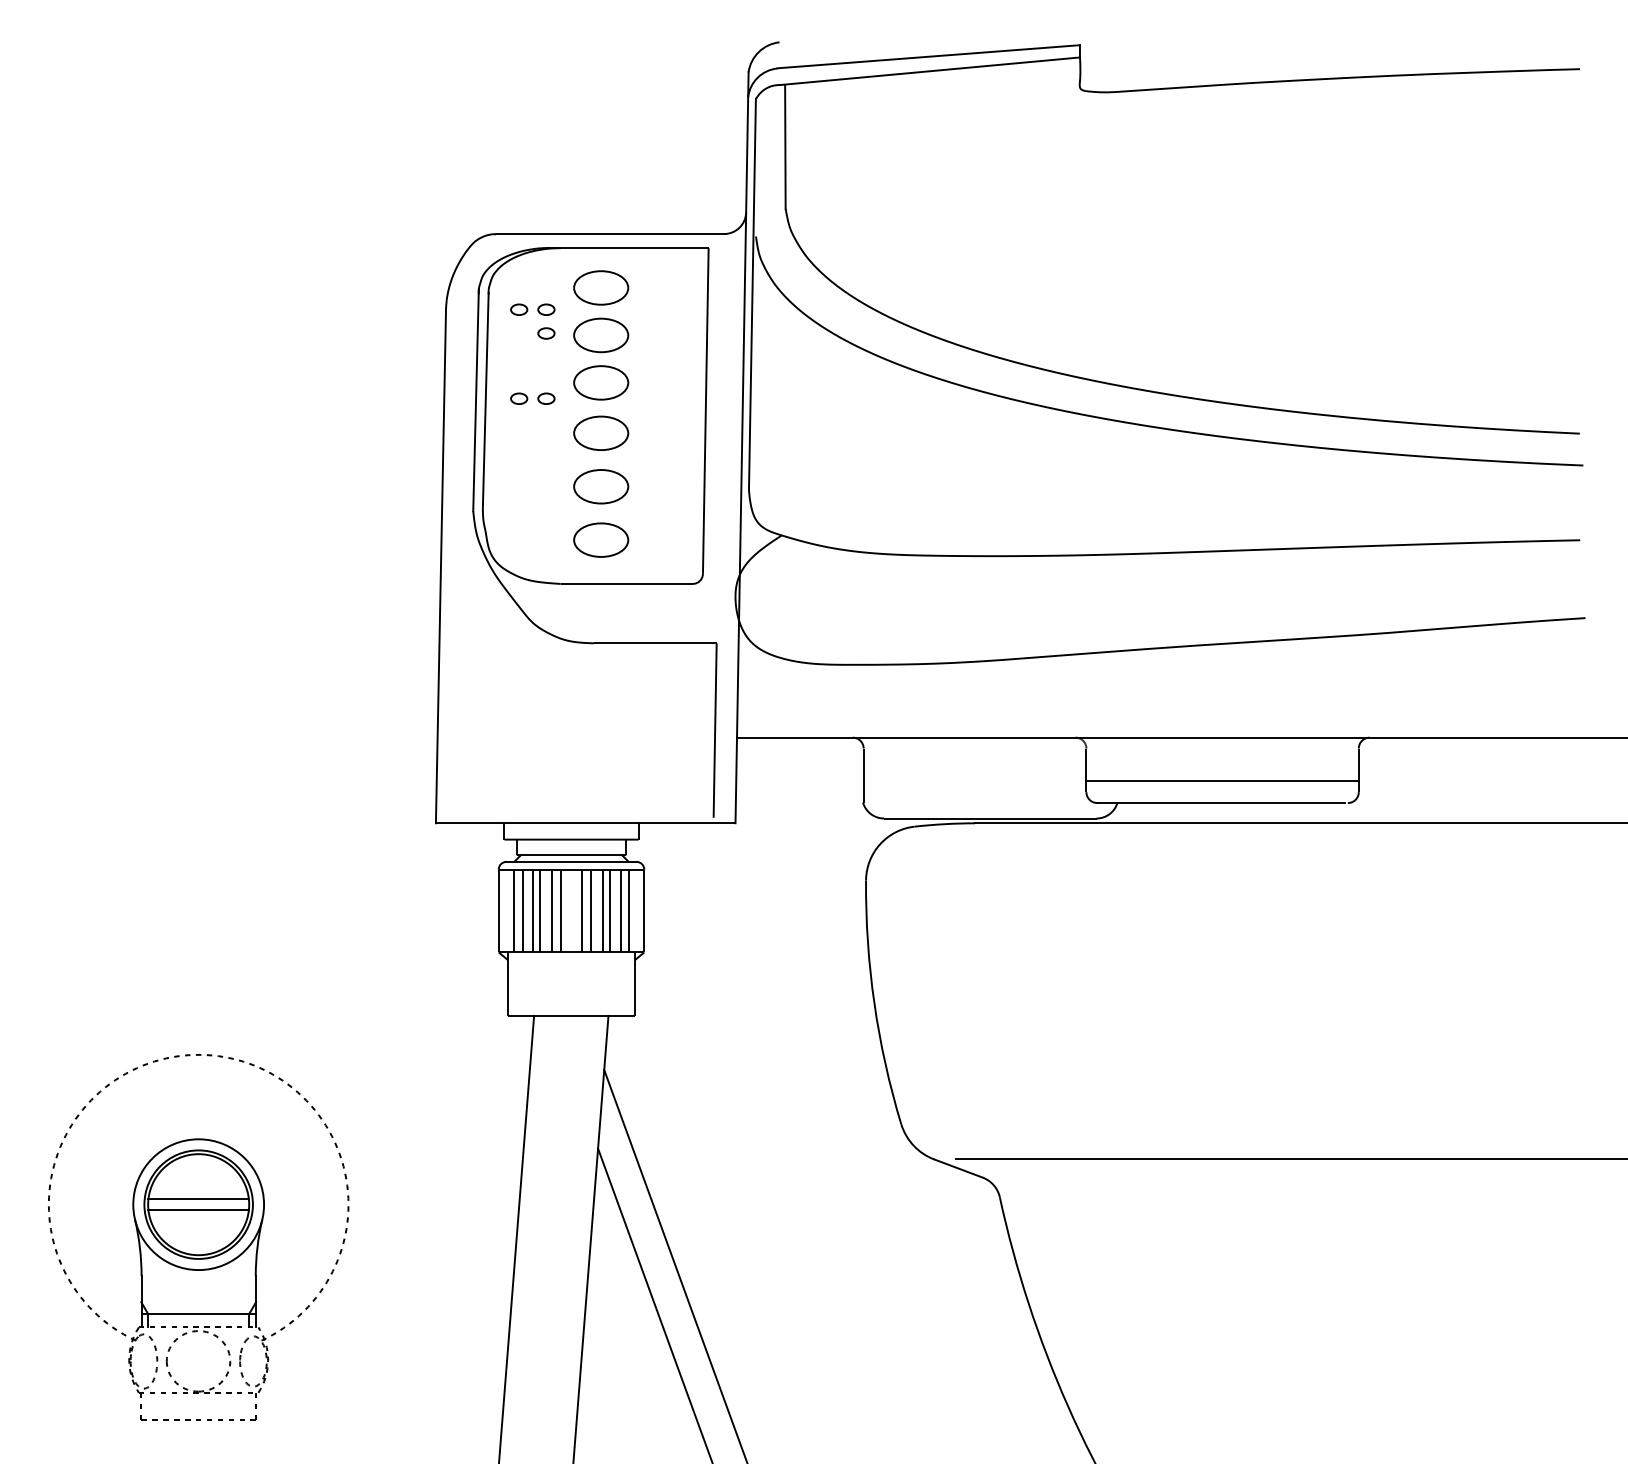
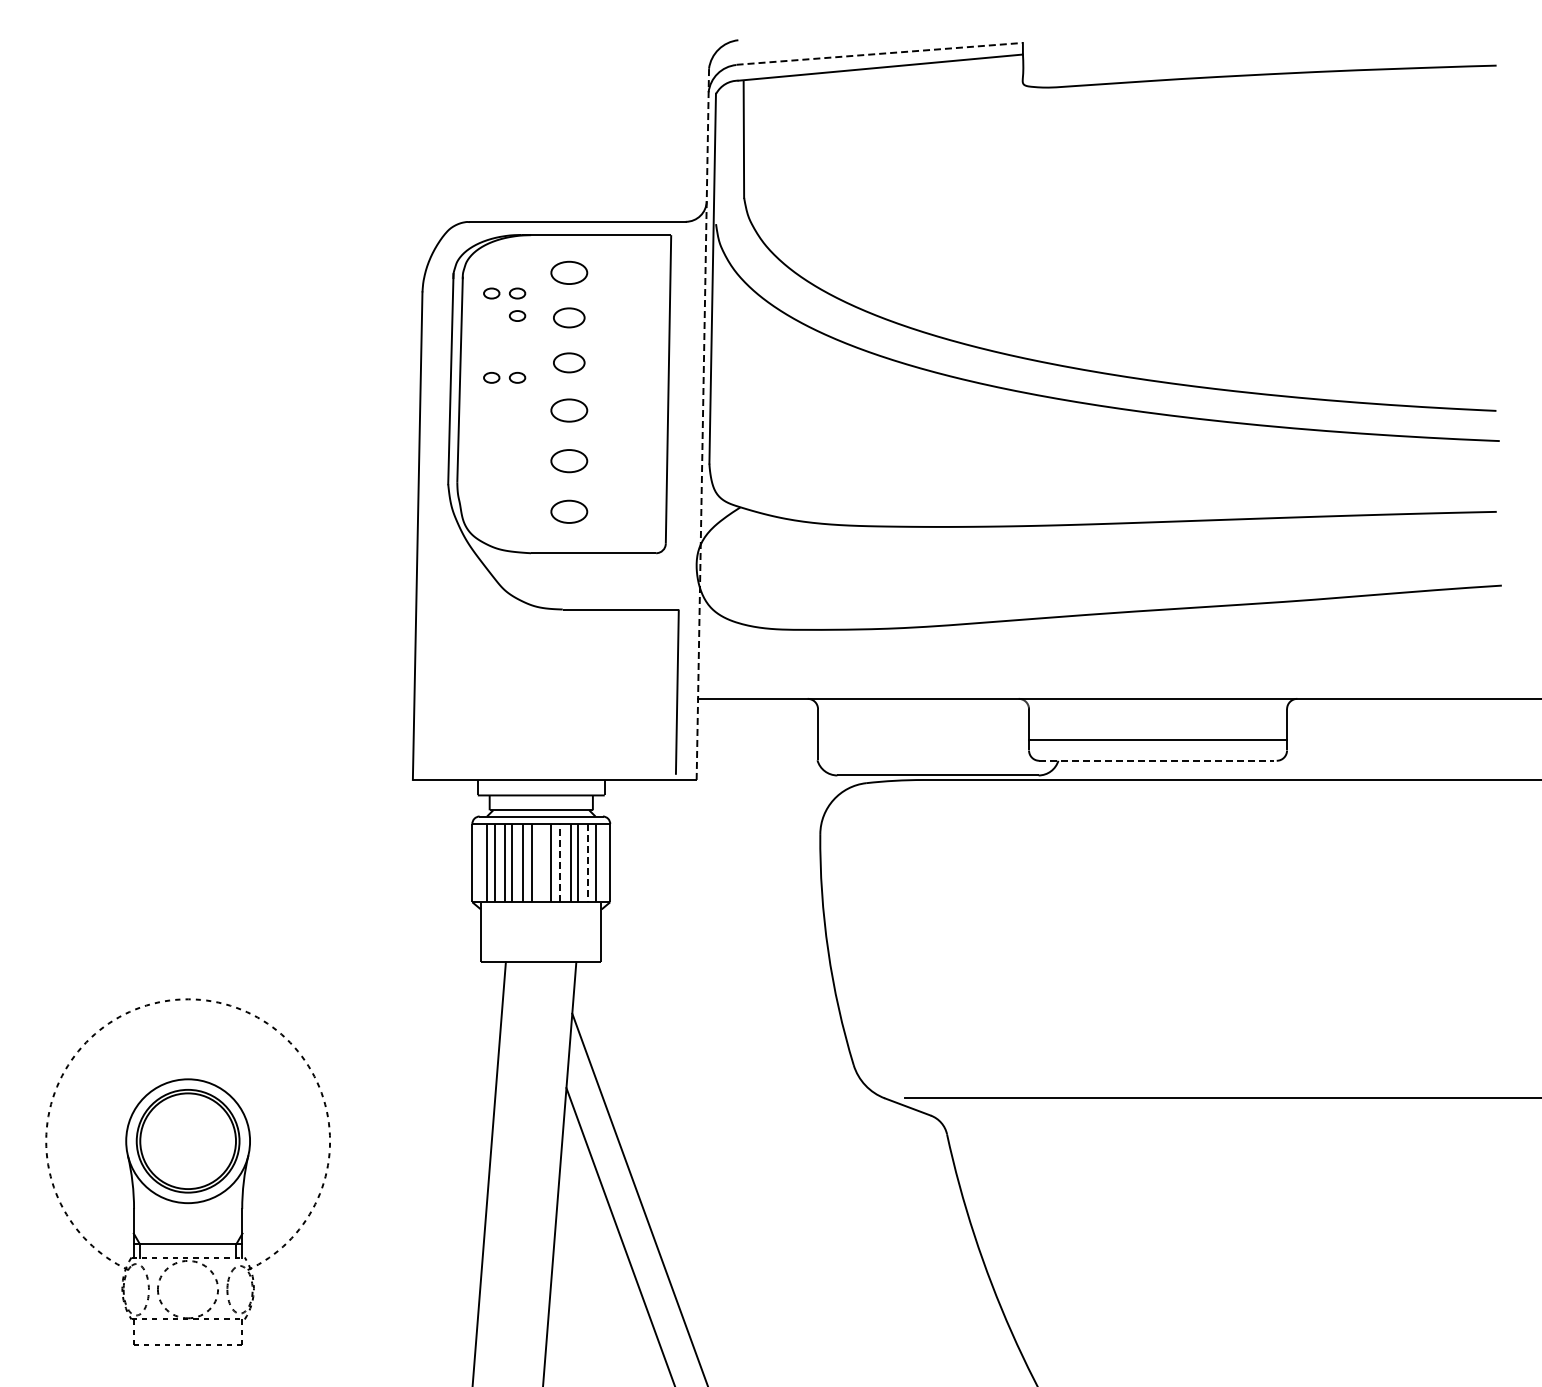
line: (928, 56) -> (879, 53), solid -> dashed
part: (600, 287) -> (568, 272), size x0.7
part: (600, 335) -> (568, 317), size x0.6
part: (600, 382) -> (568, 362), size x0.6
part: (600, 433) -> (568, 410), size x0.7
line: (741, 448) -> (702, 424), solid -> dashed
part: (600, 486) -> (568, 460), size x0.7
part: (600, 539) -> (568, 511), size x0.7
line: (1222, 802) -> (1157, 760), solid -> dashed
line: (590, 911) -> (559, 863), solid -> dashed
line: (620, 911) -> (587, 863), solid -> dashed
line: (197, 1199) -> (187, 1136), removed
line: (197, 1210) -> (187, 1146), removed

